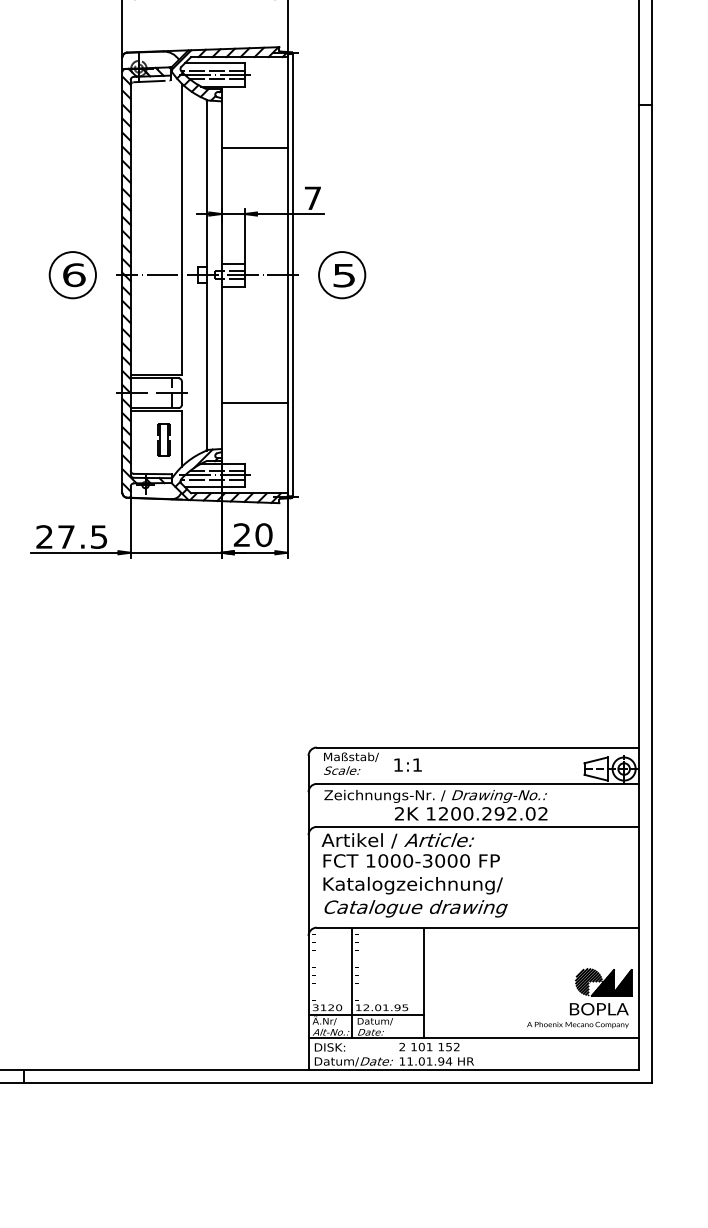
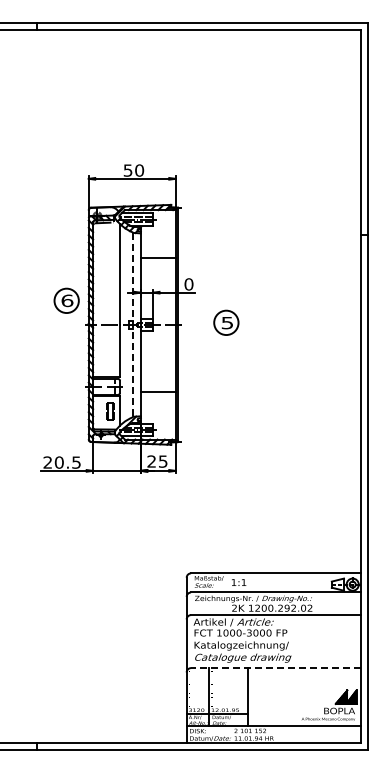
text: (311, 198) -> (188, 284), 7 -> 0
part: (72, 274) -> (66, 300), moved
part: (342, 274) -> (226, 322), moved
line: (207, 276) -> (133, 325), solid -> dashed
text: (262, 534) -> (162, 461), 20 -> 25
text: (64, 536) -> (58, 462), 27.5 -> 20.5
line: (477, 928) -> (275, 668), solid -> dashed
hatch: (589, 981) -> (334, 696), removed

